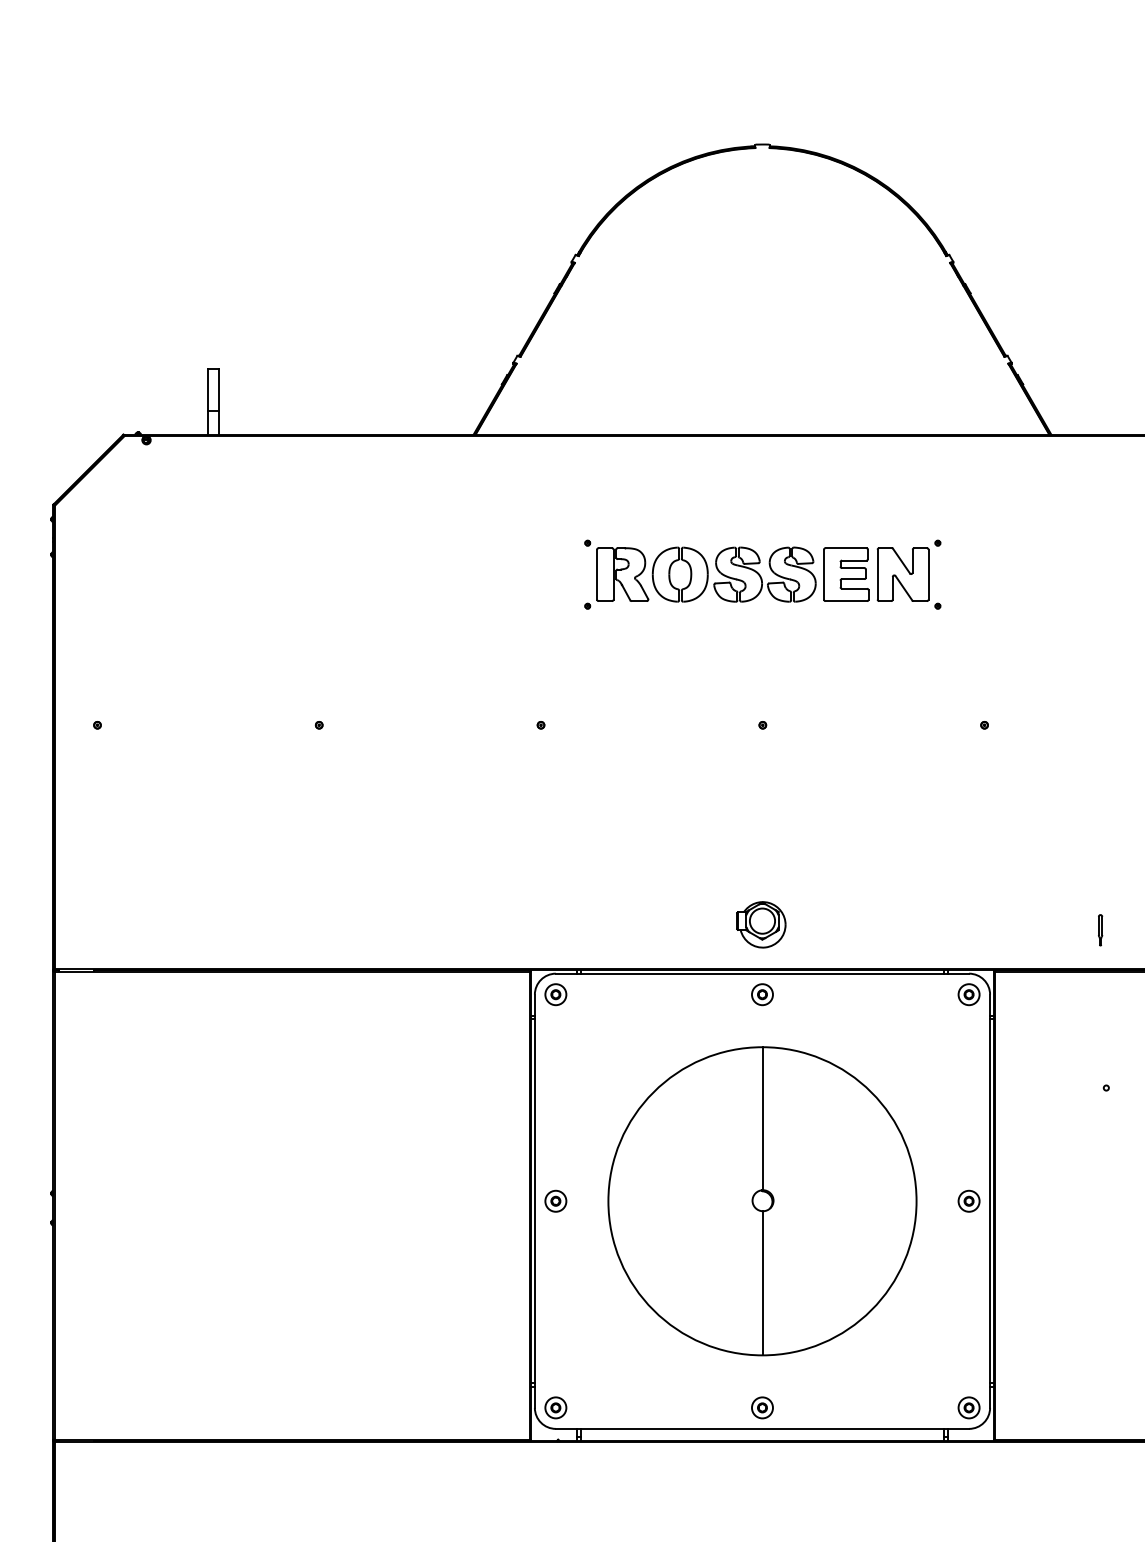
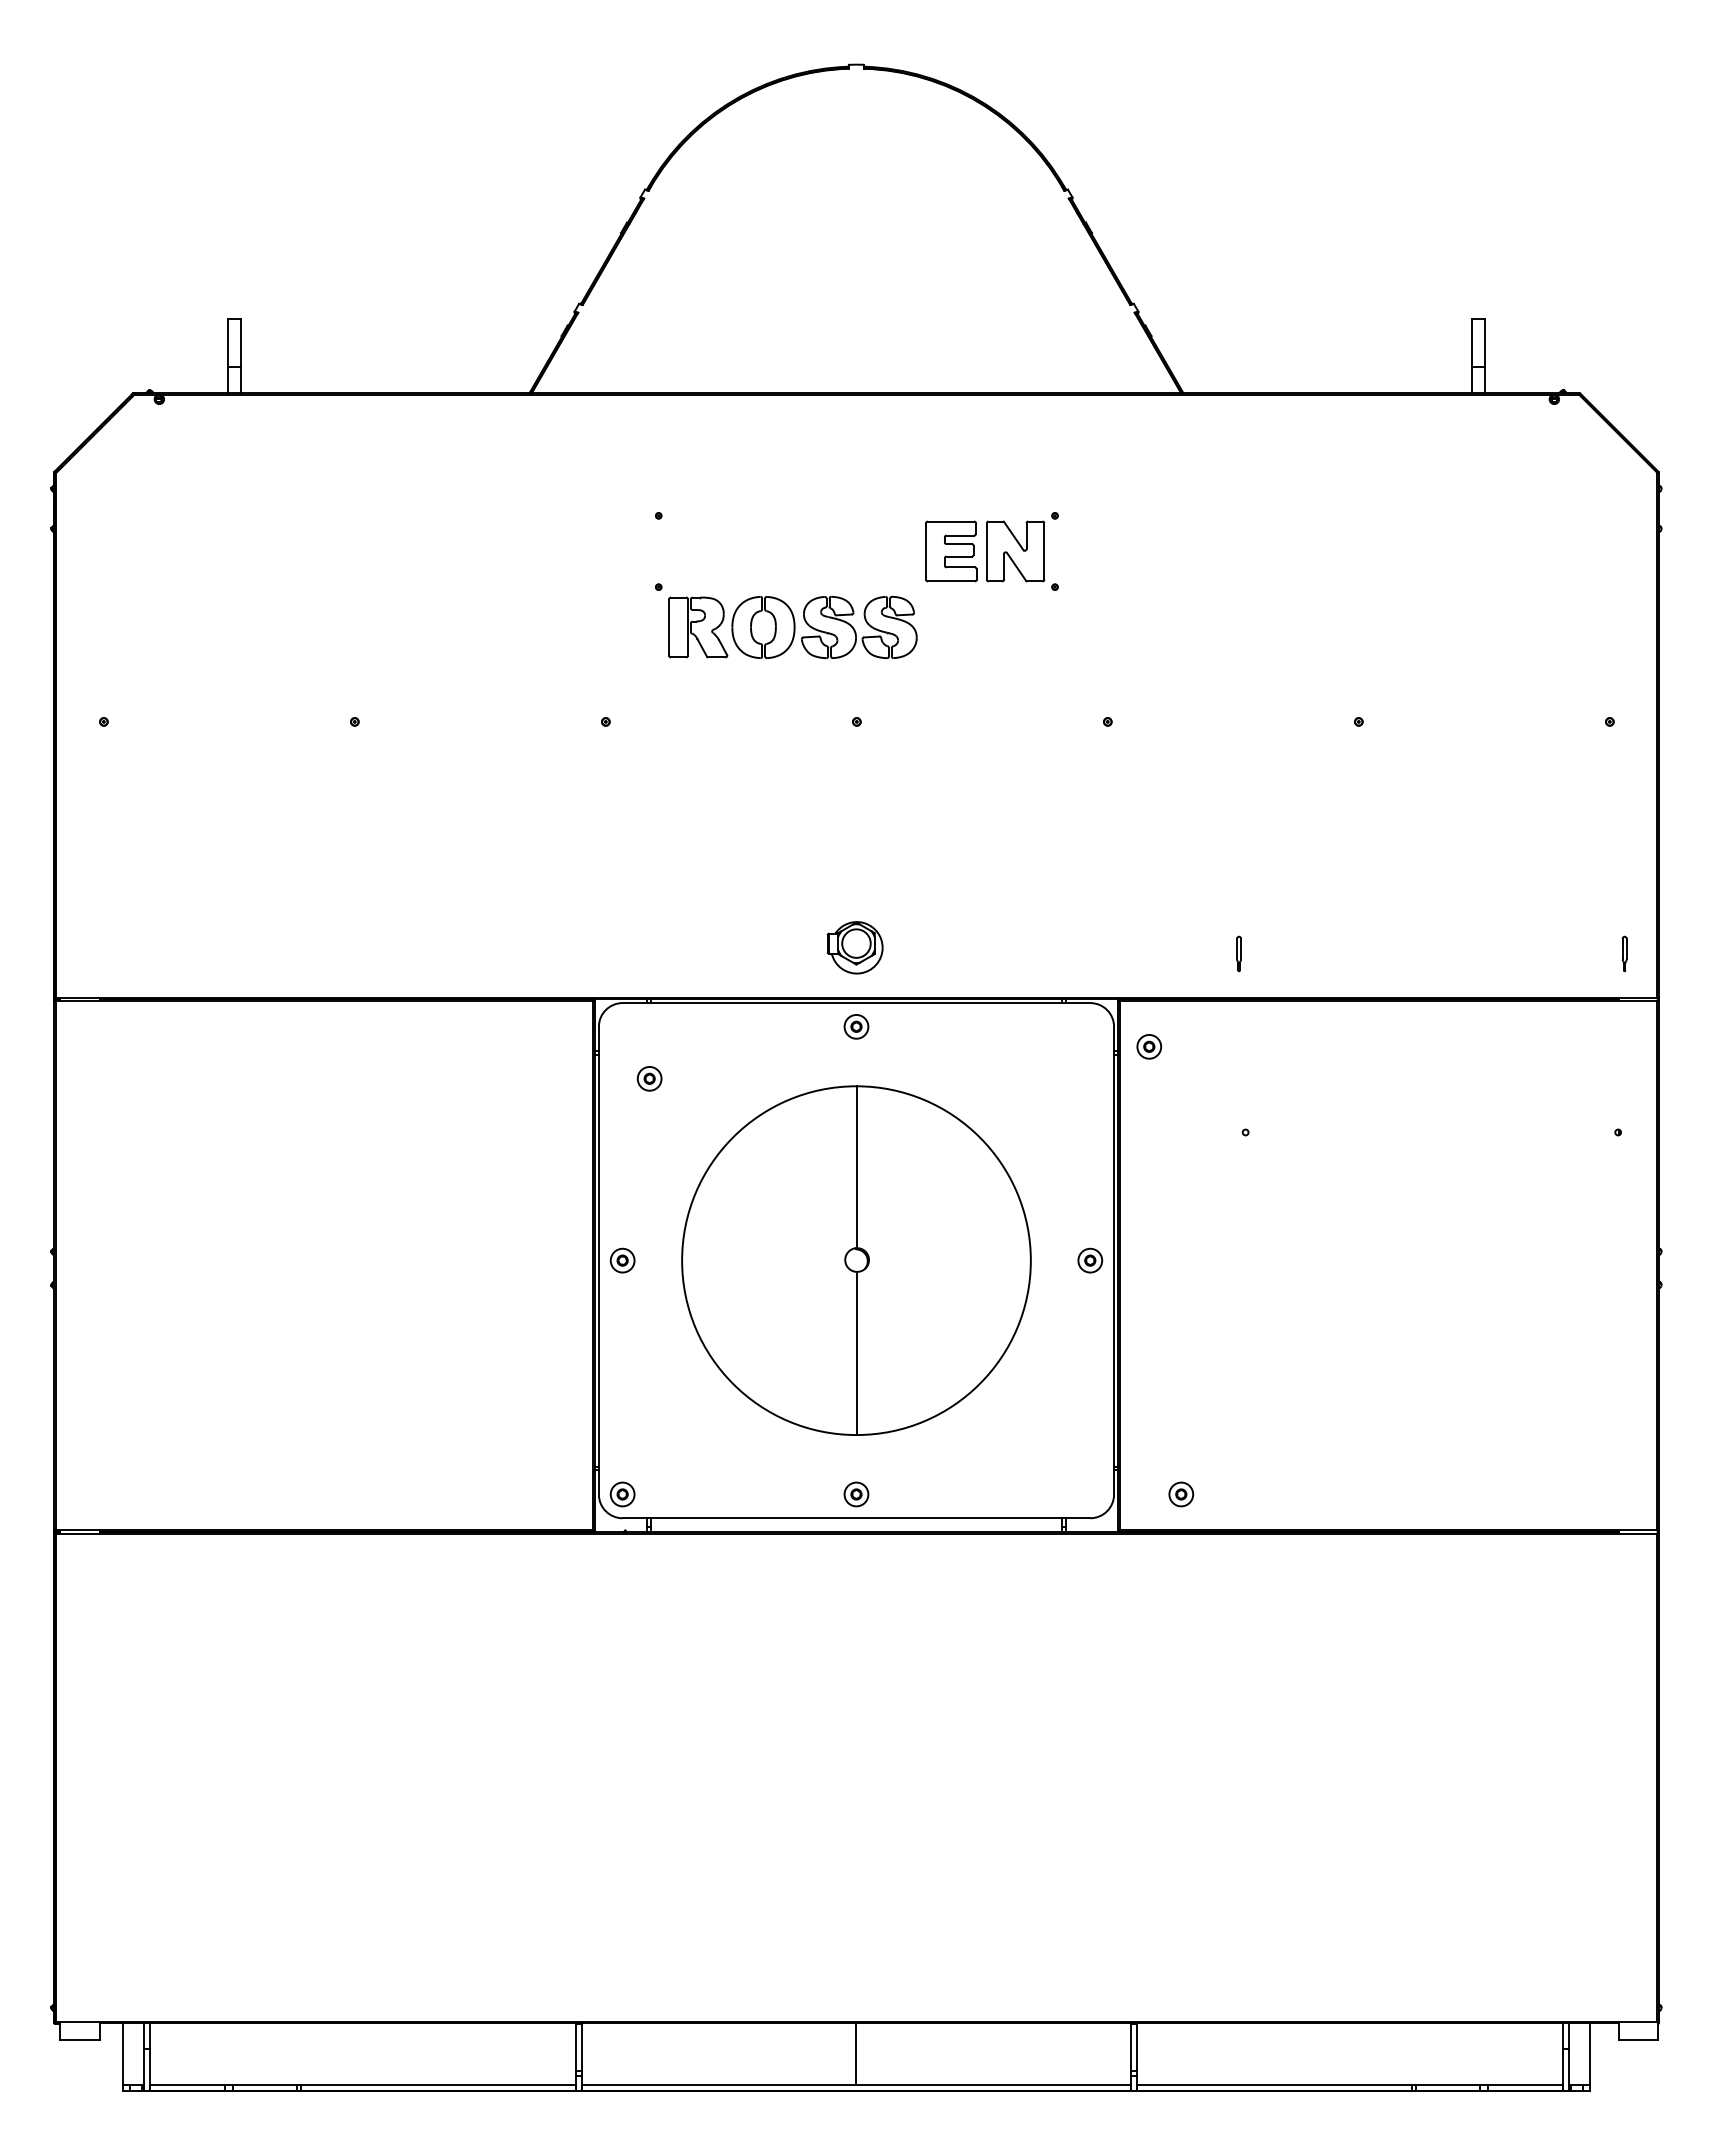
part: (705, 574) -> (792, 627), moved
part: (555, 994) -> (649, 1078), moved
part: (969, 994) -> (1149, 1046), moved
part: (969, 1407) -> (1181, 1494), moved

